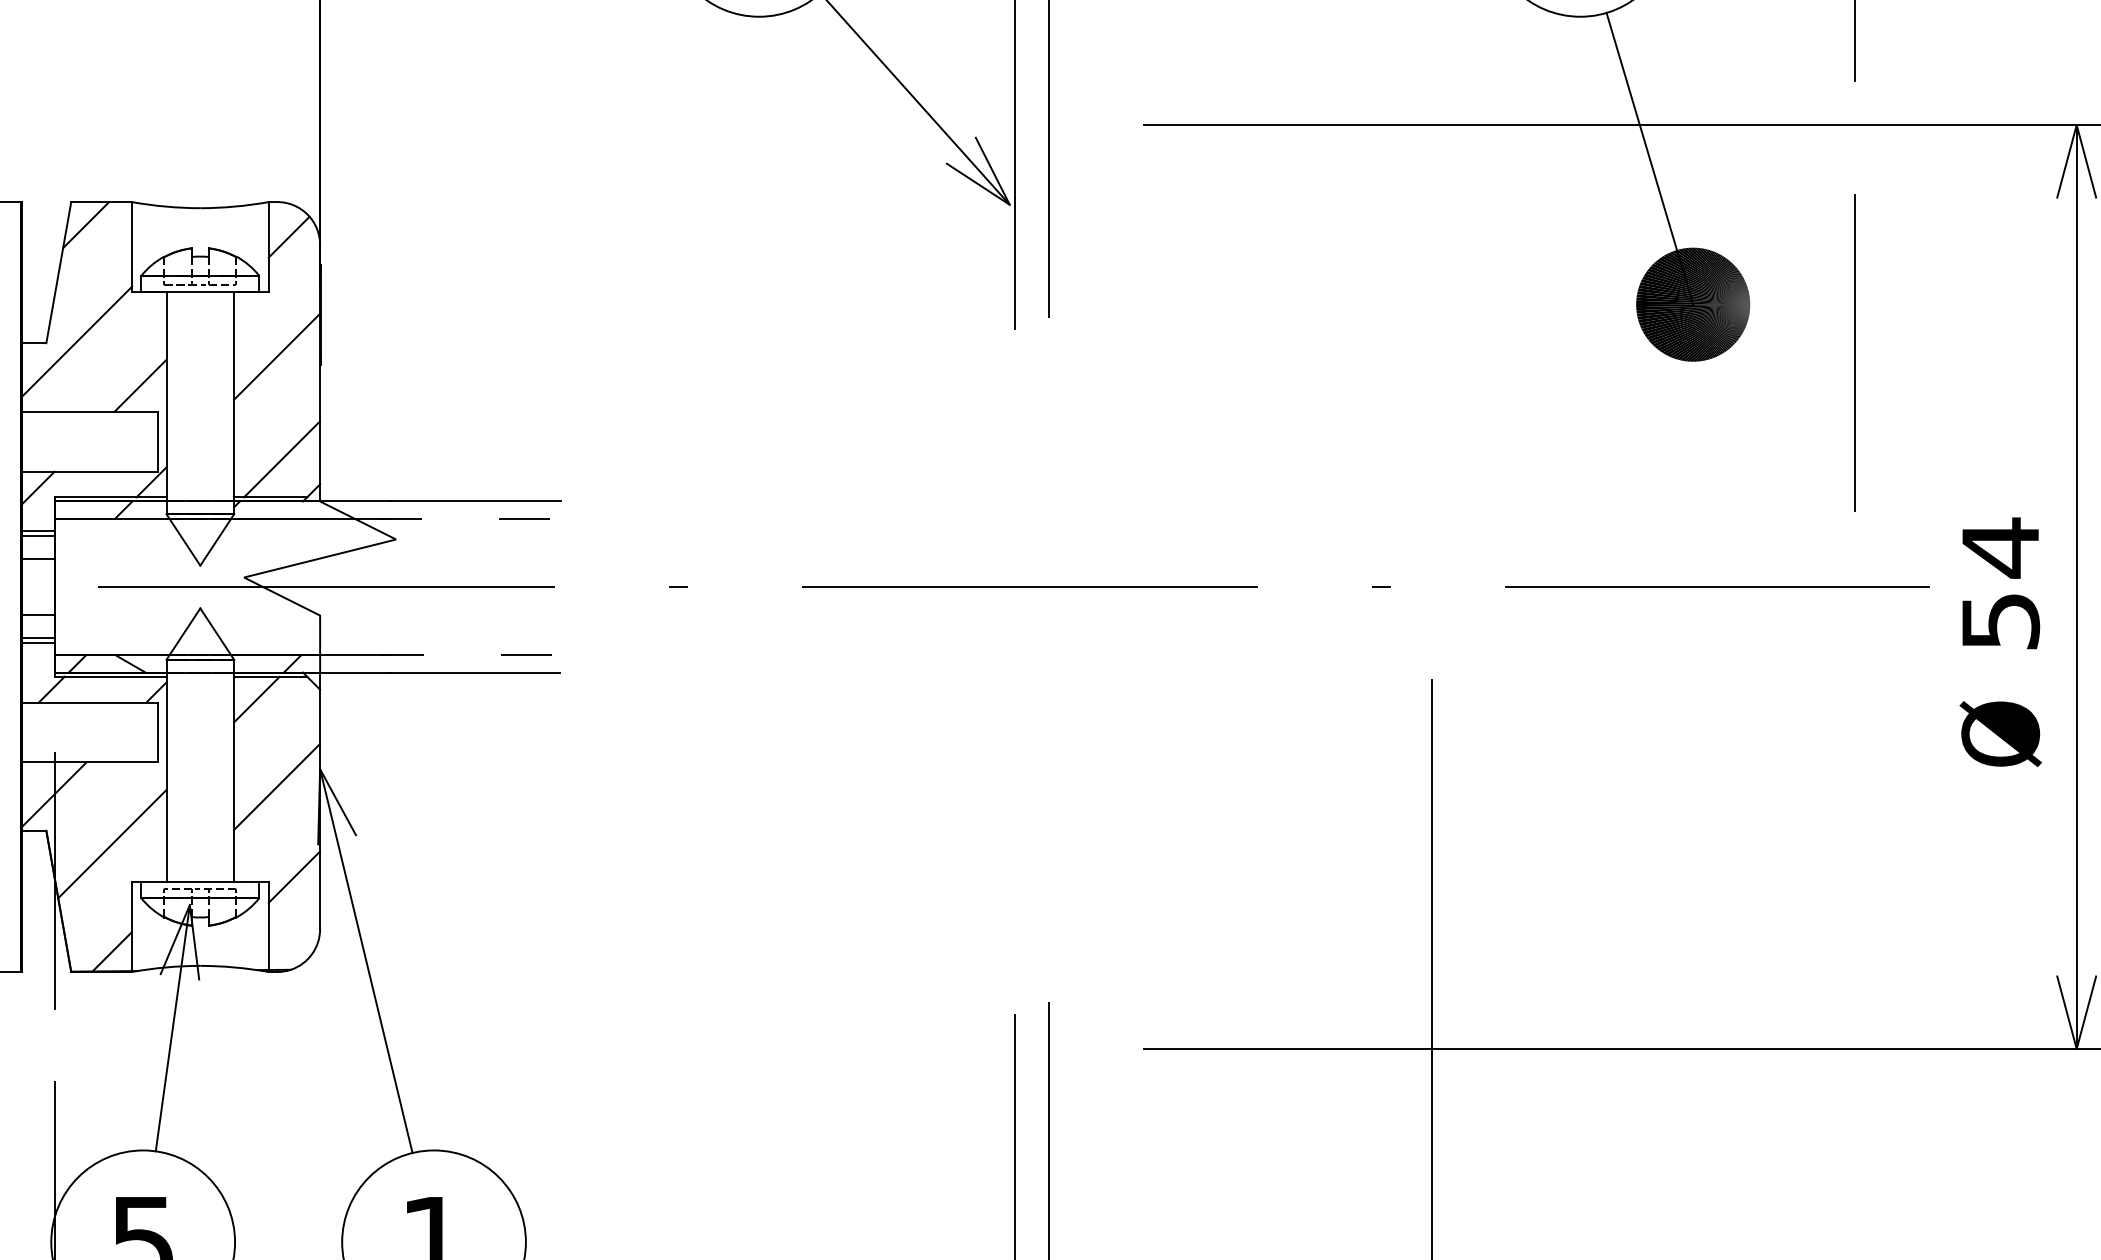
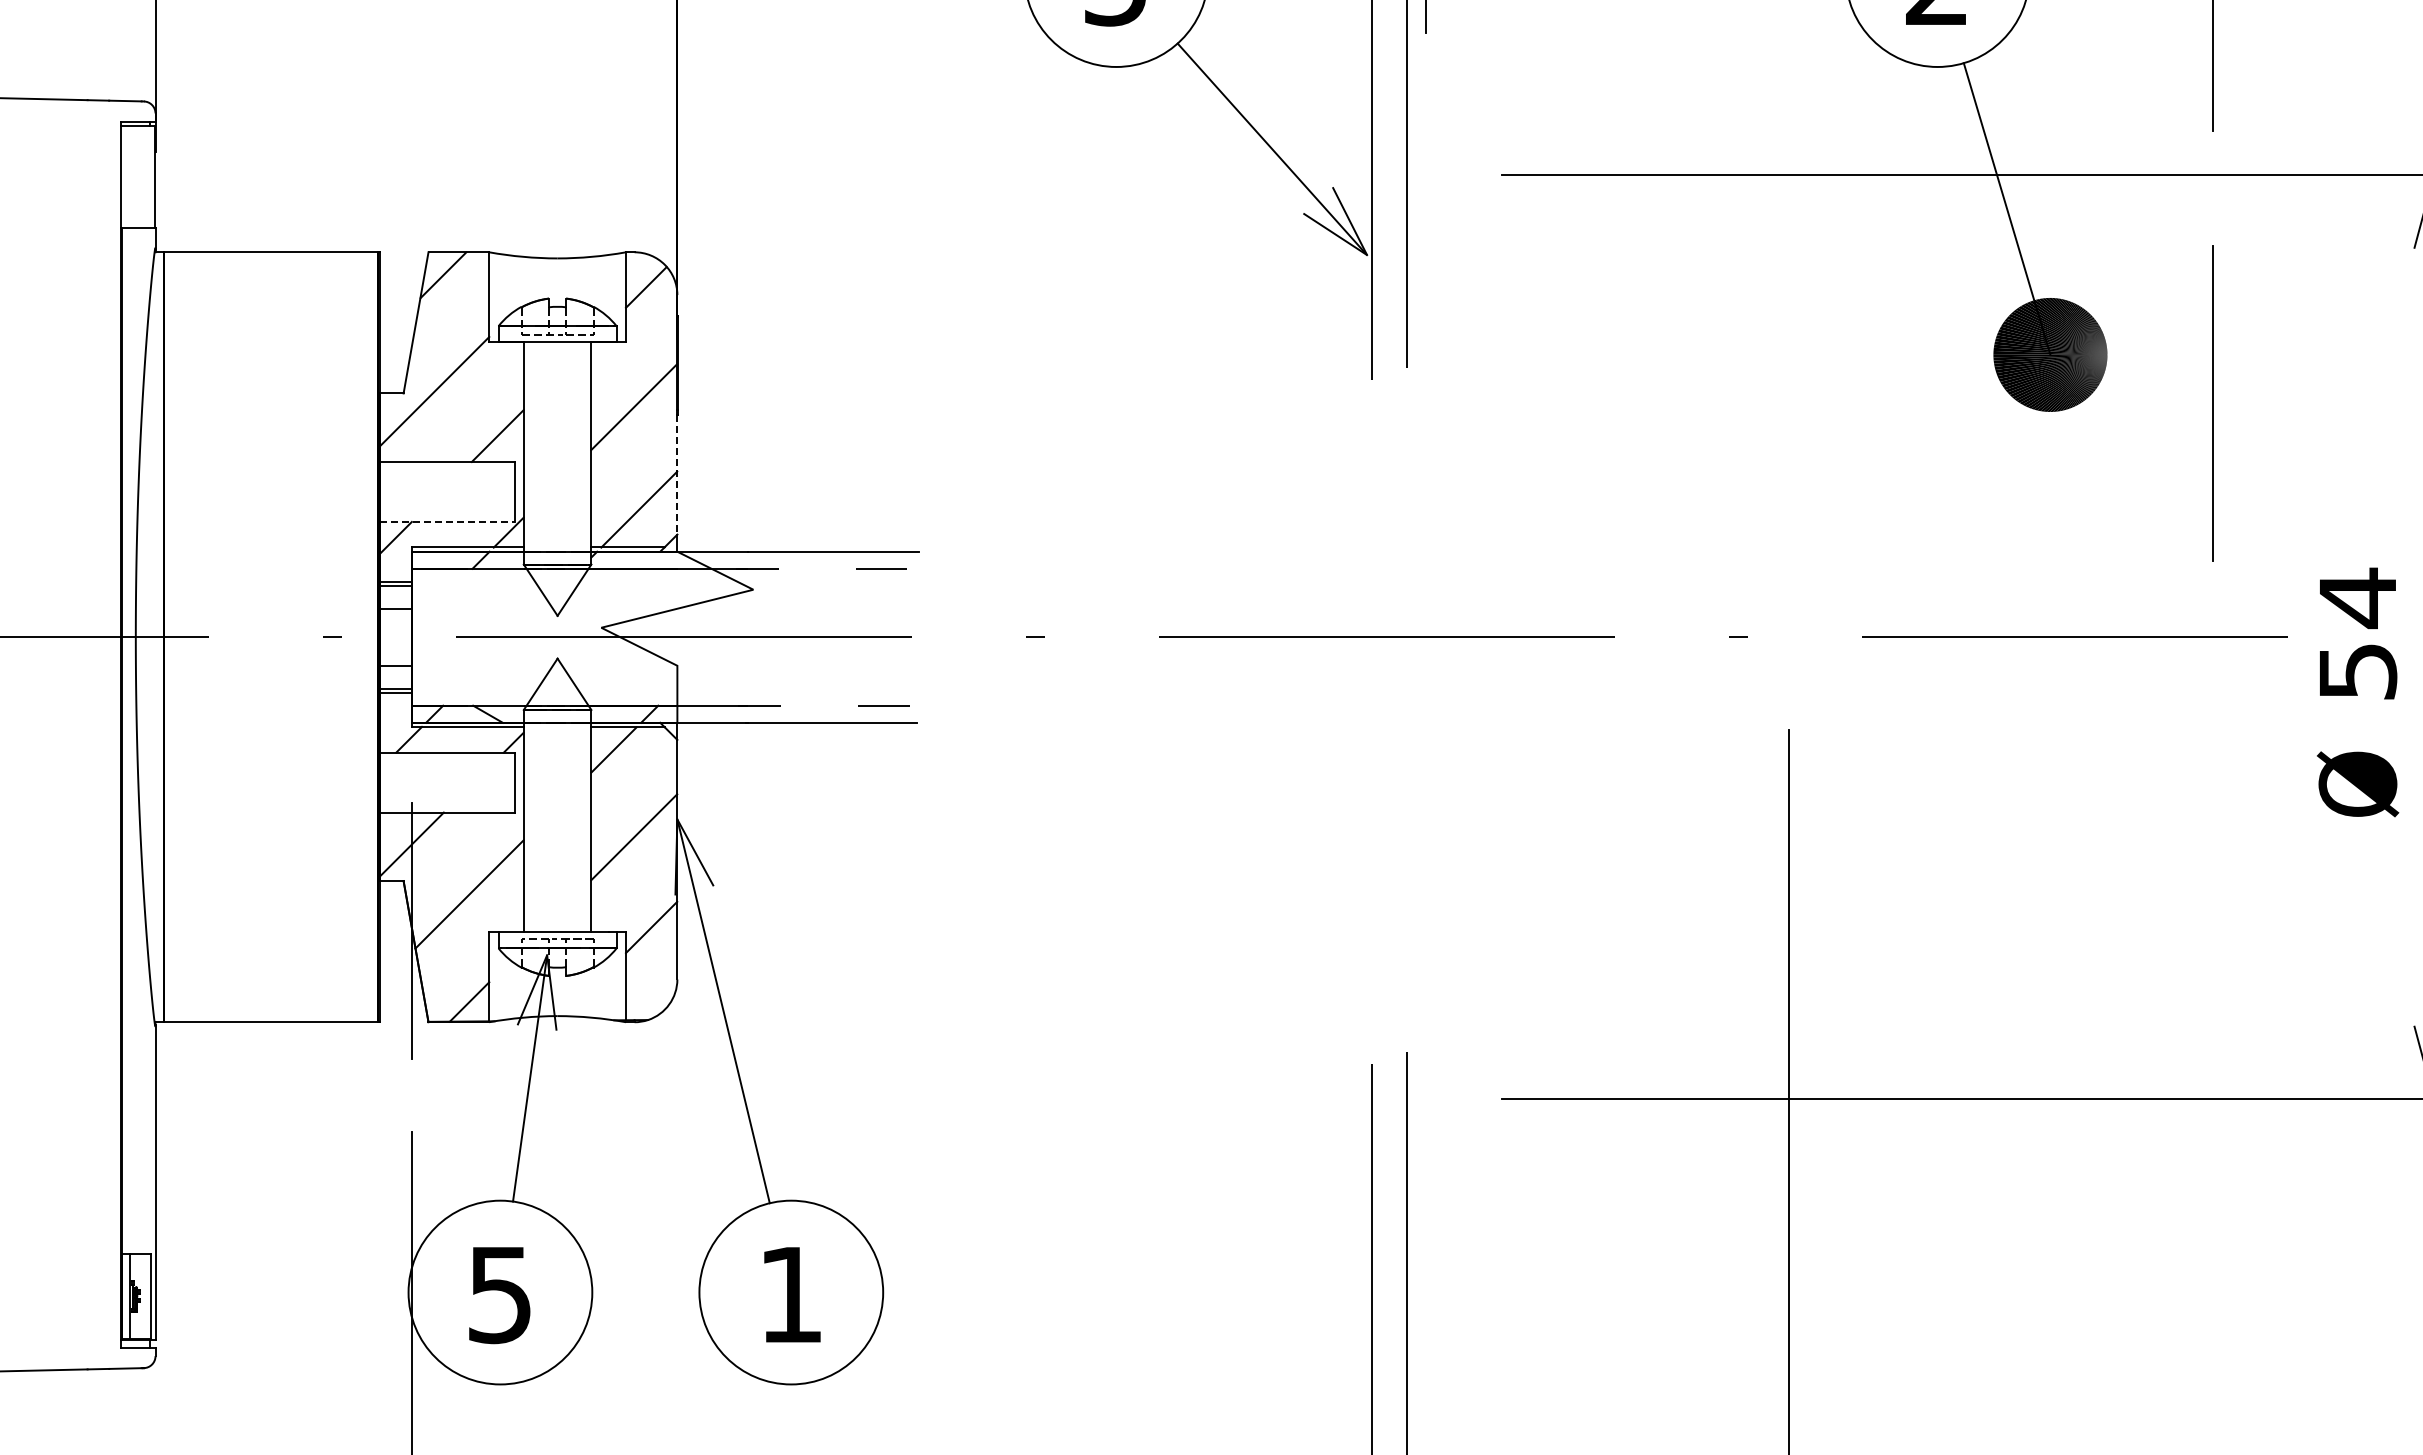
line: (320, 424) -> (677, 474), solid -> dashed
line: (90, 471) -> (447, 521), solid -> dashed

